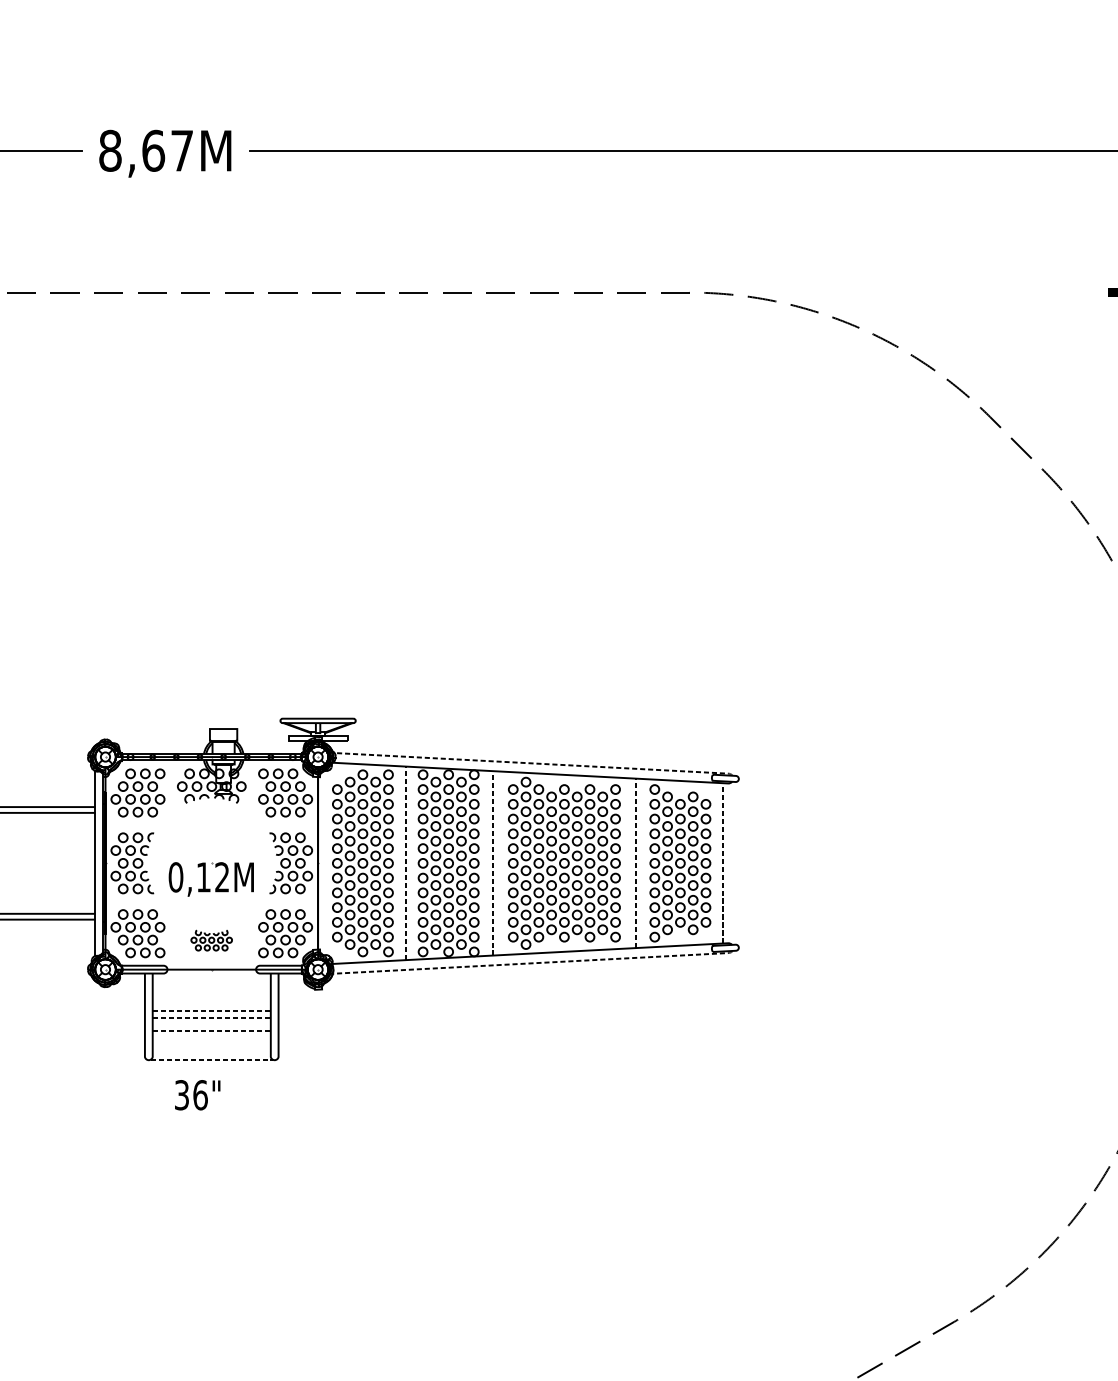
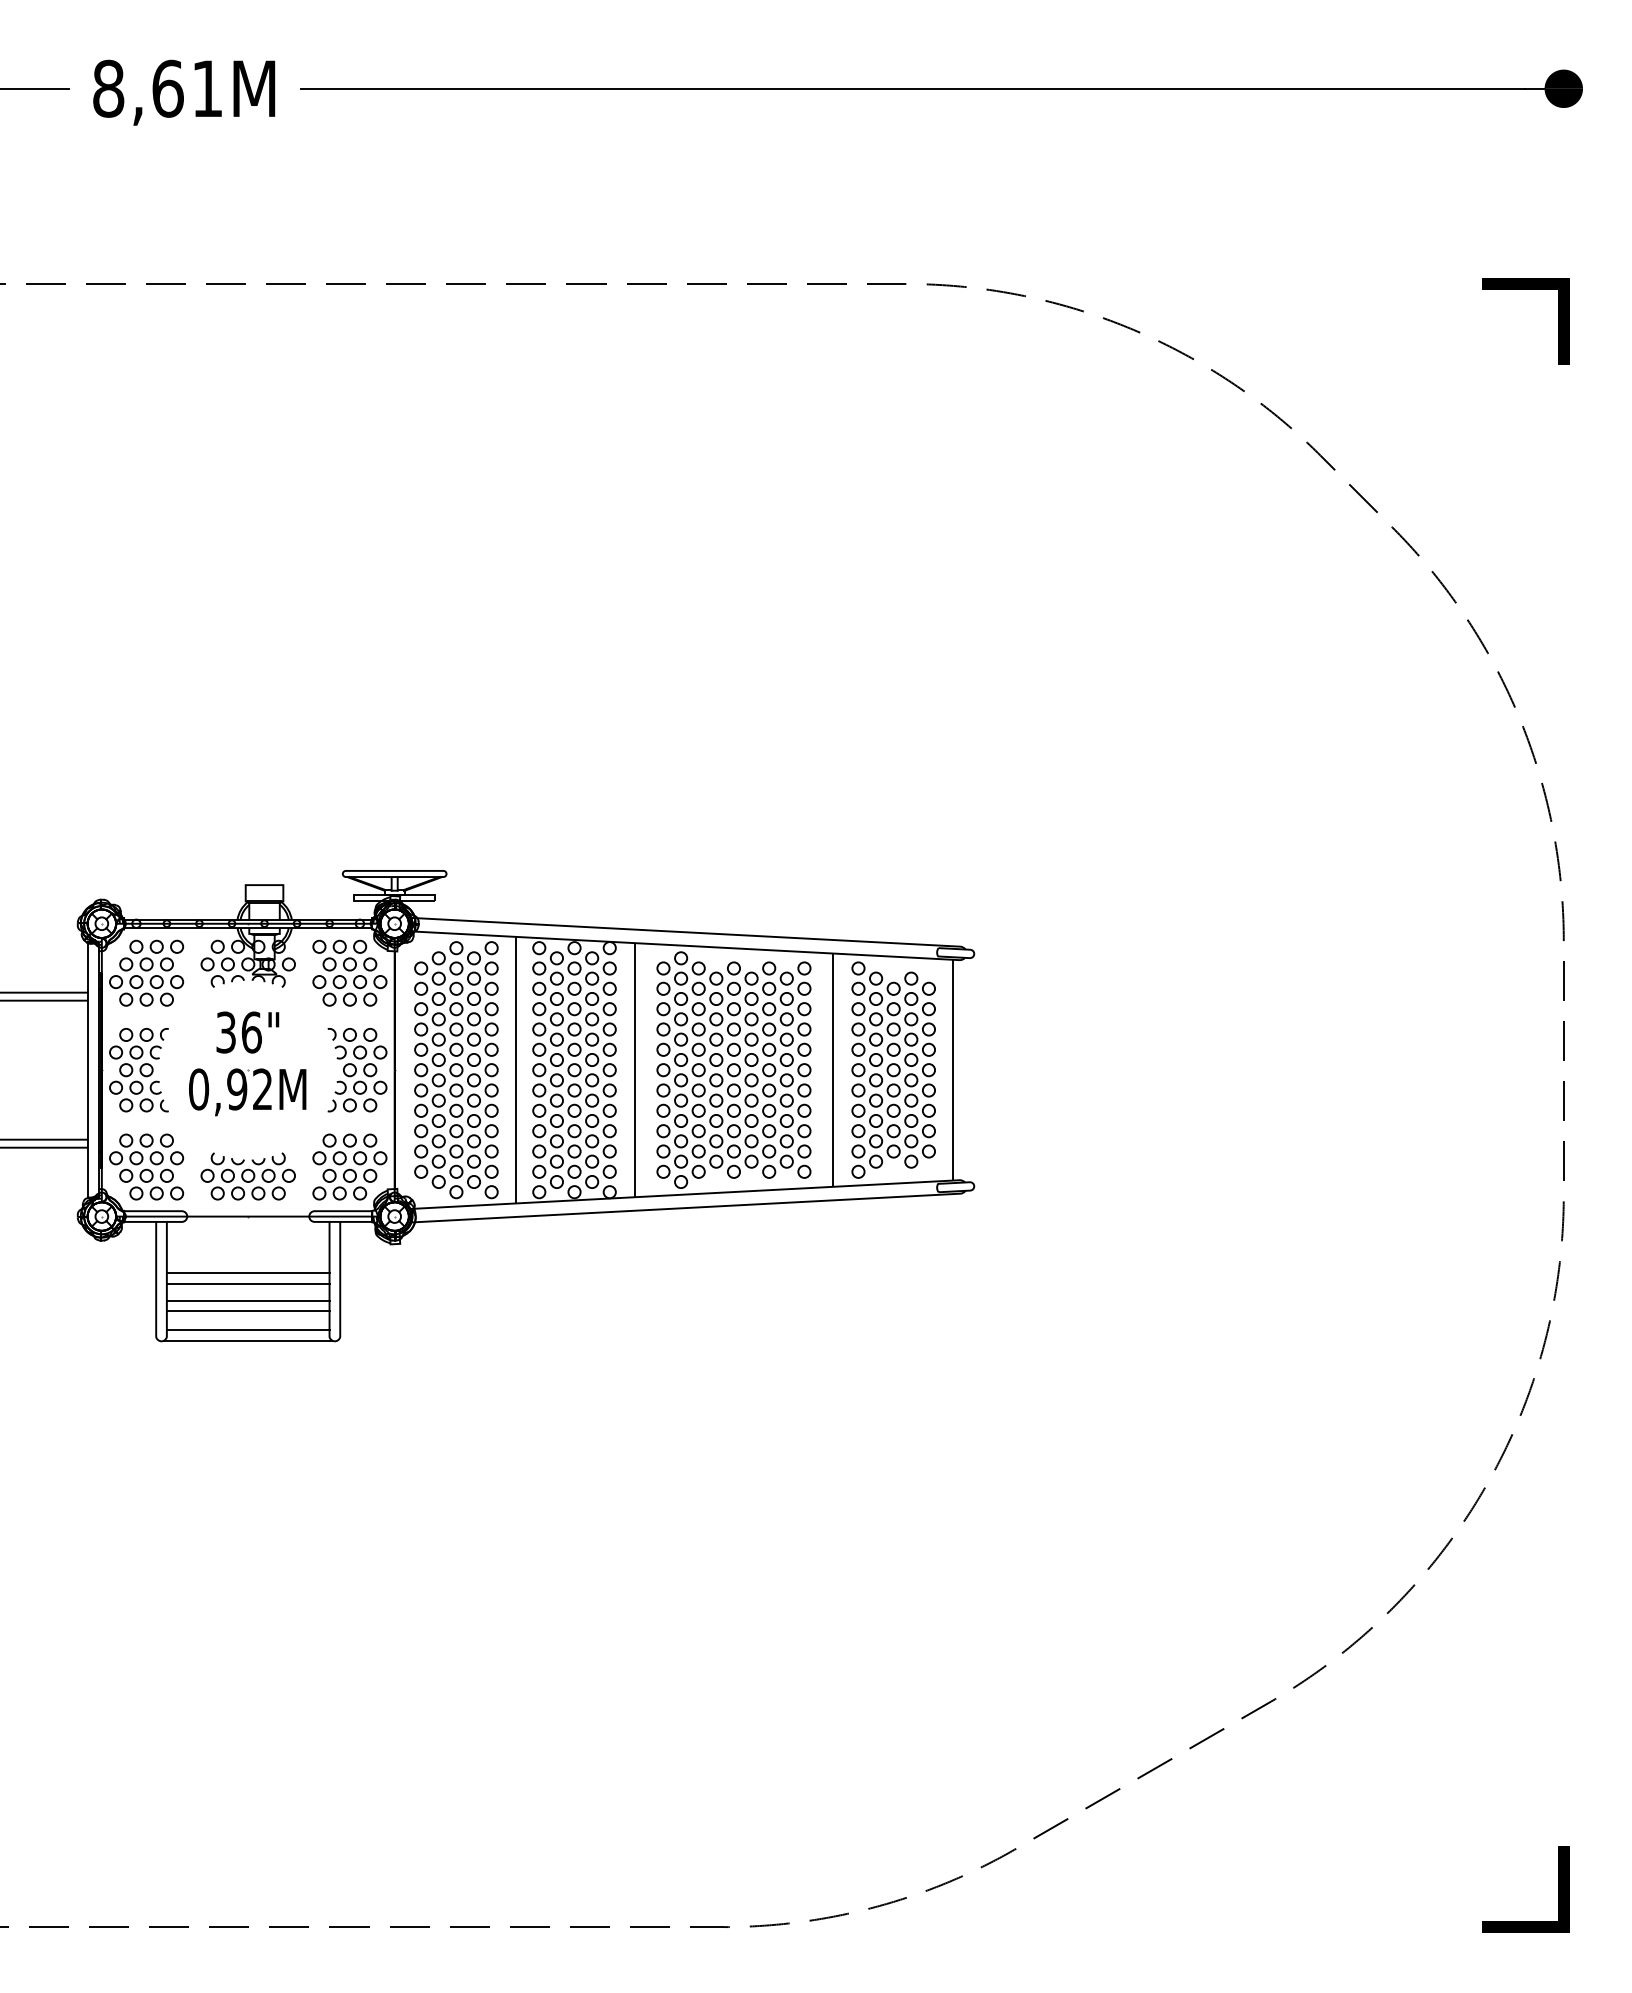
text: (182, 150) -> (207, 88), 8,67M -> 8,61M
line: (533, 763) -> (691, 932), dashed -> solid
line: (405, 862) -> (515, 1069), dashed -> solid
line: (492, 862) -> (635, 1069), dashed -> solid
line: (723, 862) -> (952, 1069), dashed -> solid
line: (635, 863) -> (832, 1070), dashed -> solid
text: (203, 877) -> (237, 1089), 0,12M -> 0,92M
part: (211, 940) -> (247, 1176), size x1.67
line: (533, 963) -> (691, 1207), dashed -> solid
line: (211, 1010) -> (248, 1273), dashed -> solid
line: (211, 1018) -> (248, 1283), dashed -> solid
line: (211, 1030) -> (248, 1300), dashed -> solid
line: (211, 1038) -> (247, 1311), added
line: (211, 1052) -> (247, 1330), added
line: (211, 1059) -> (248, 1340), dashed -> solid
text: (197, 1095) -> (247, 1032), moved

